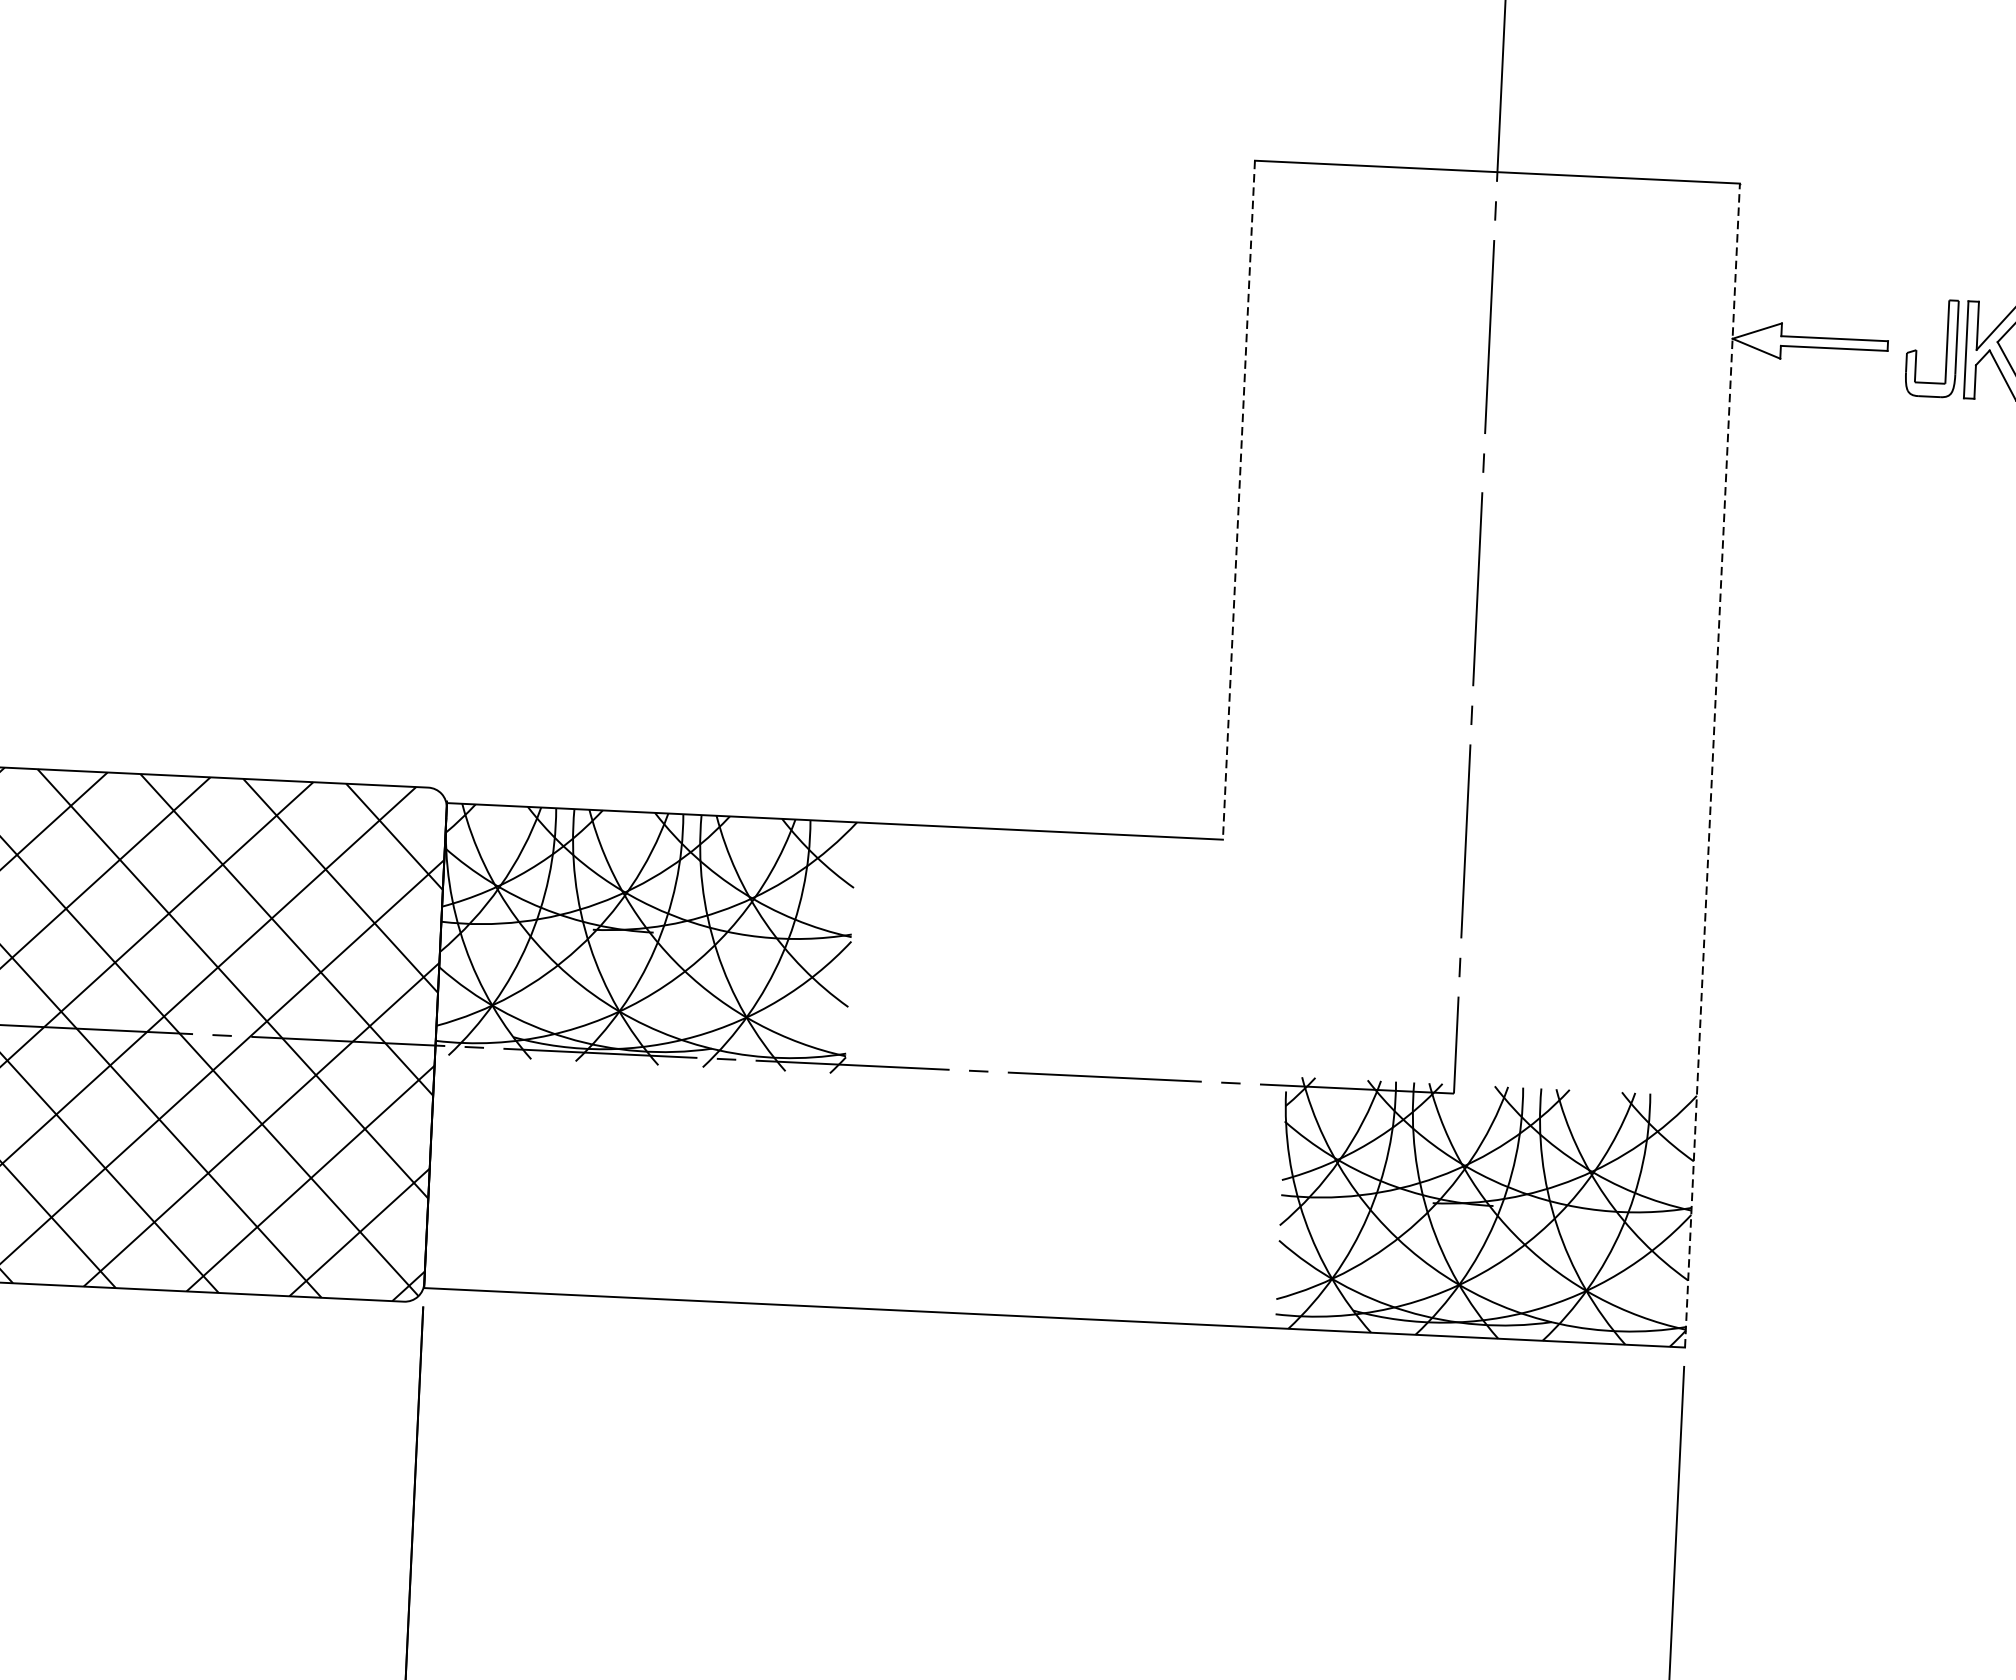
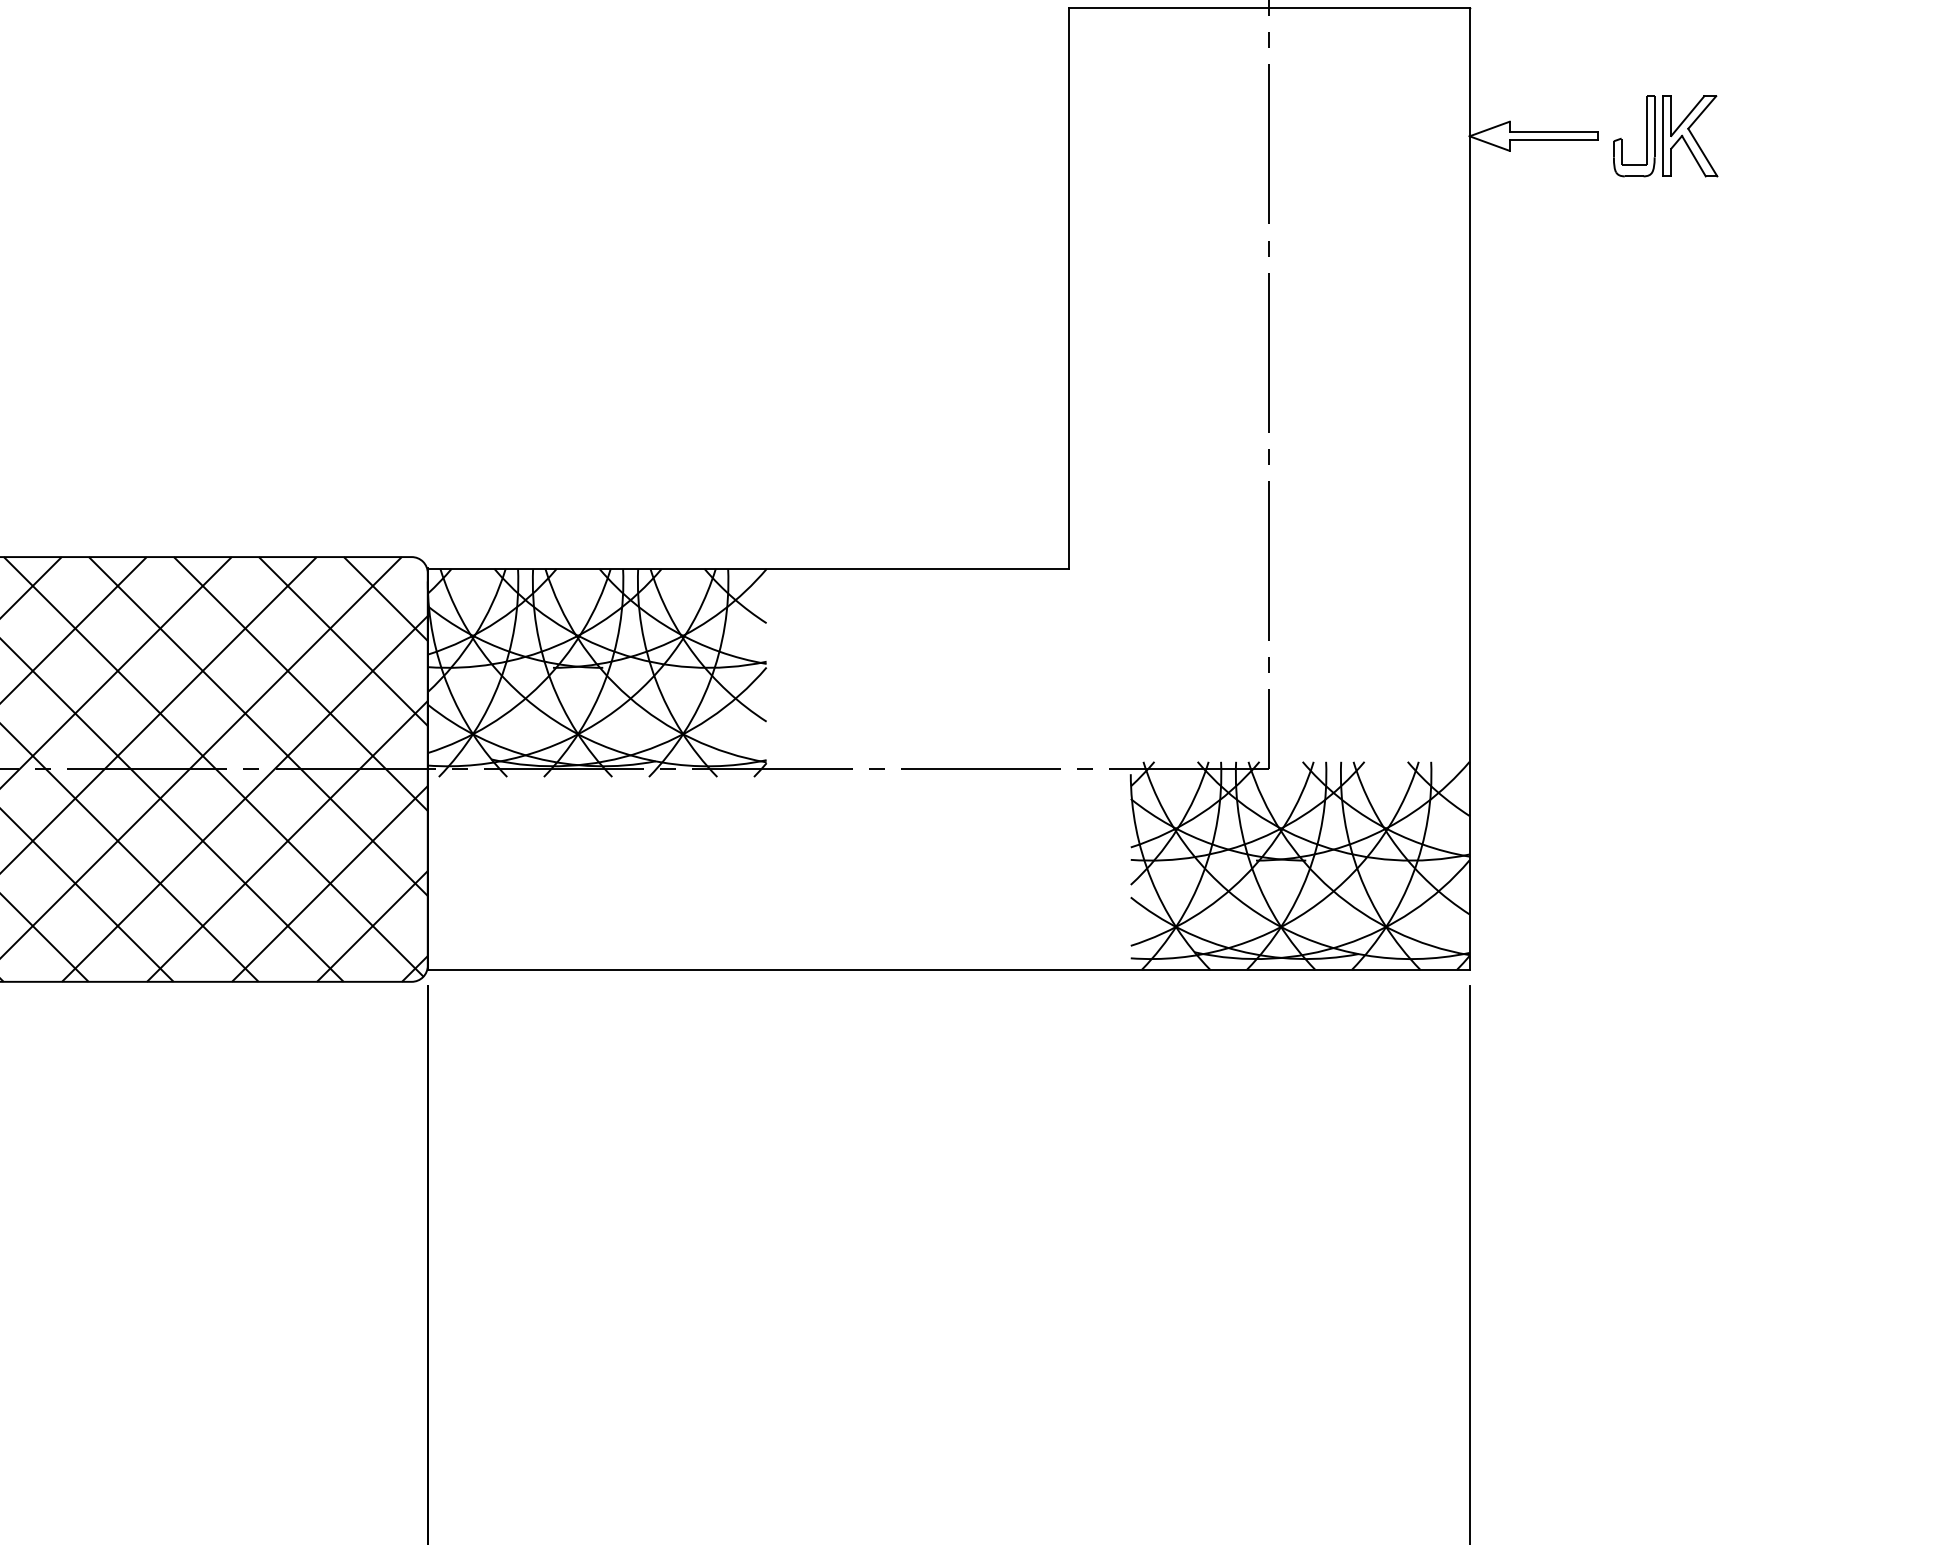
line: (1238, 500) -> (1068, 288), dashed -> solid
line: (1712, 764) -> (1469, 488), dashed -> solid

